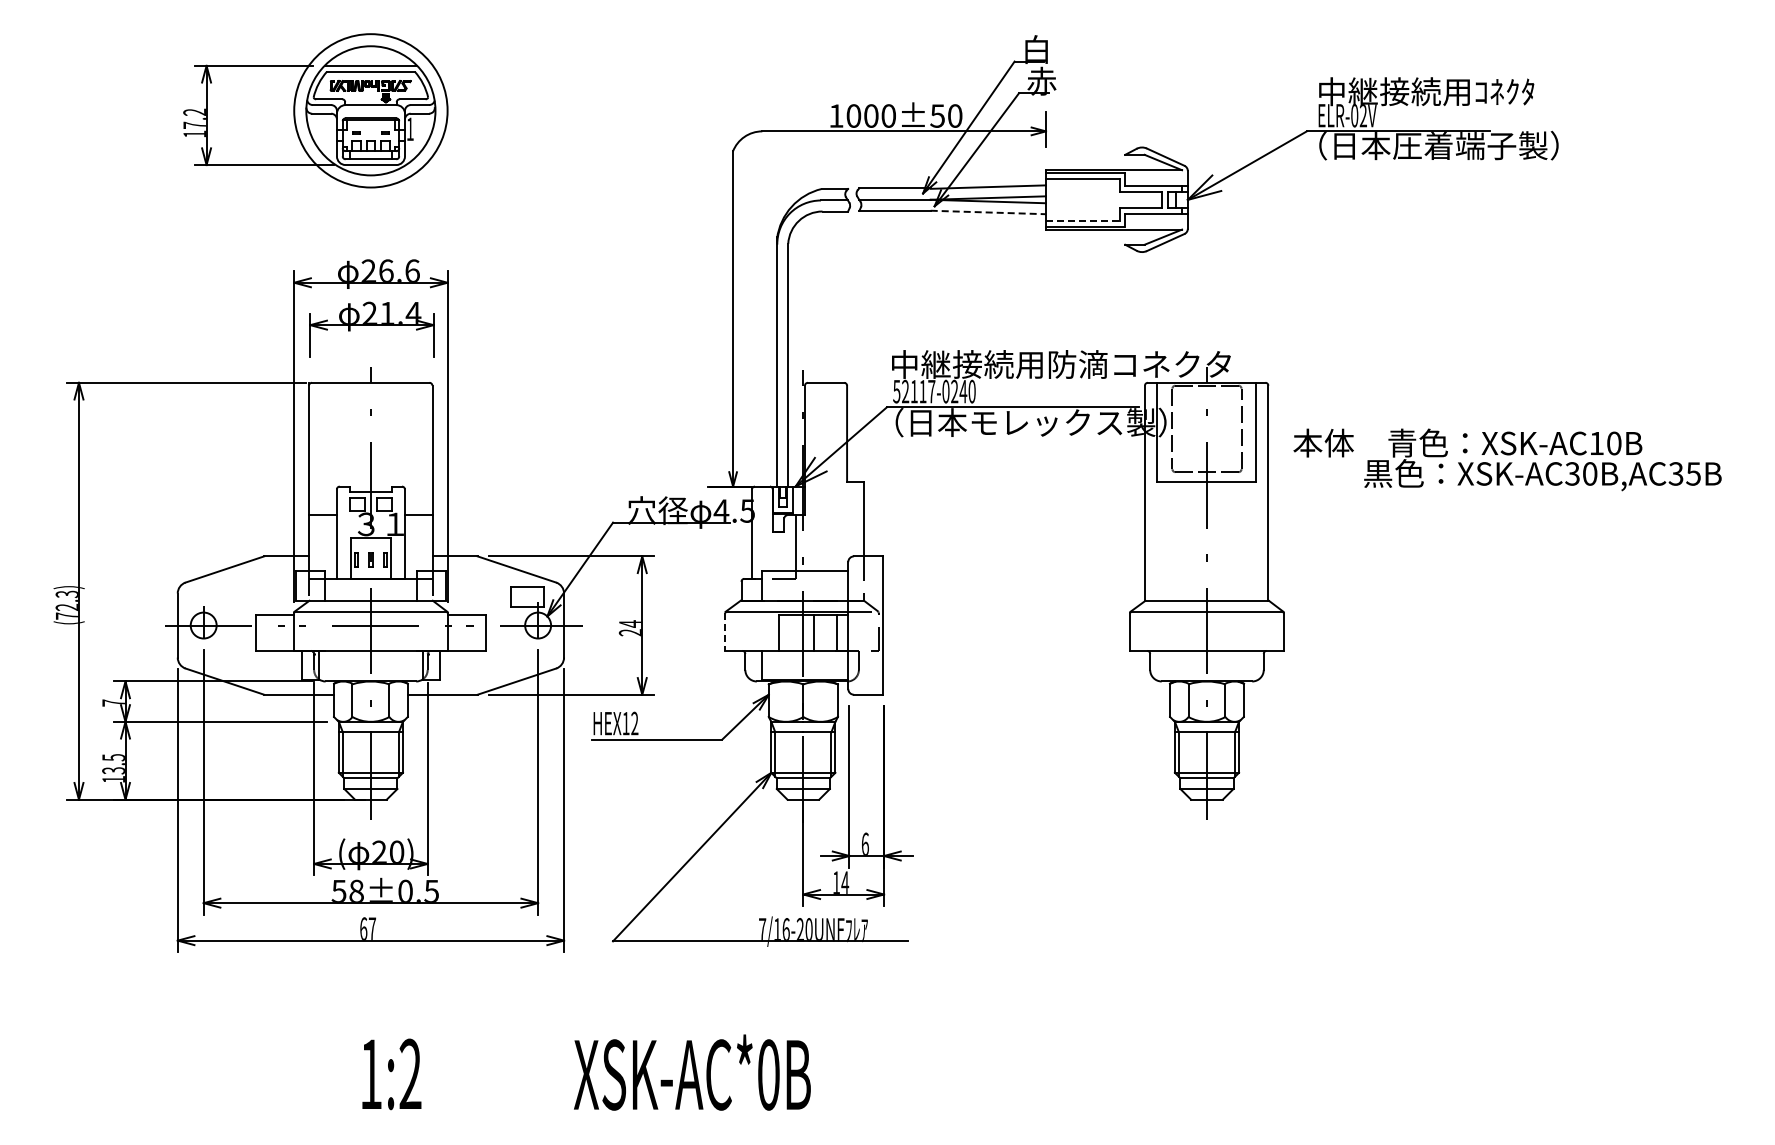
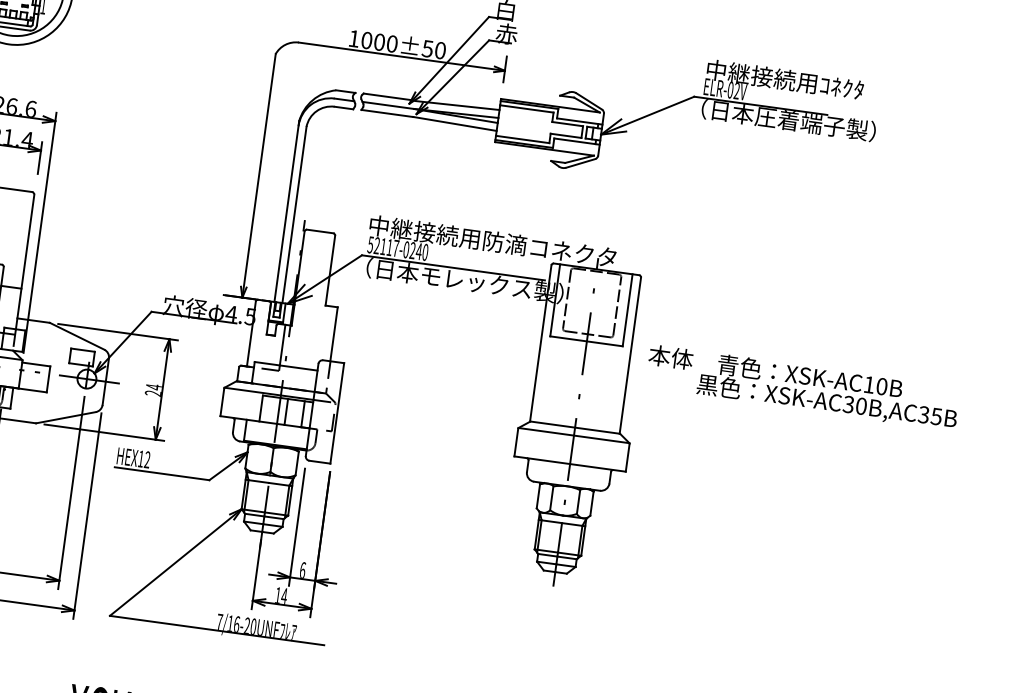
line: (988, 212) -> (455, 123), dashed -> solid
line: (1082, 220) -> (522, 139), dashed -> solid
text: (1507, 459) -> (802, 387), moved
line: (725, 632) -> (222, 402), dashed -> solid

